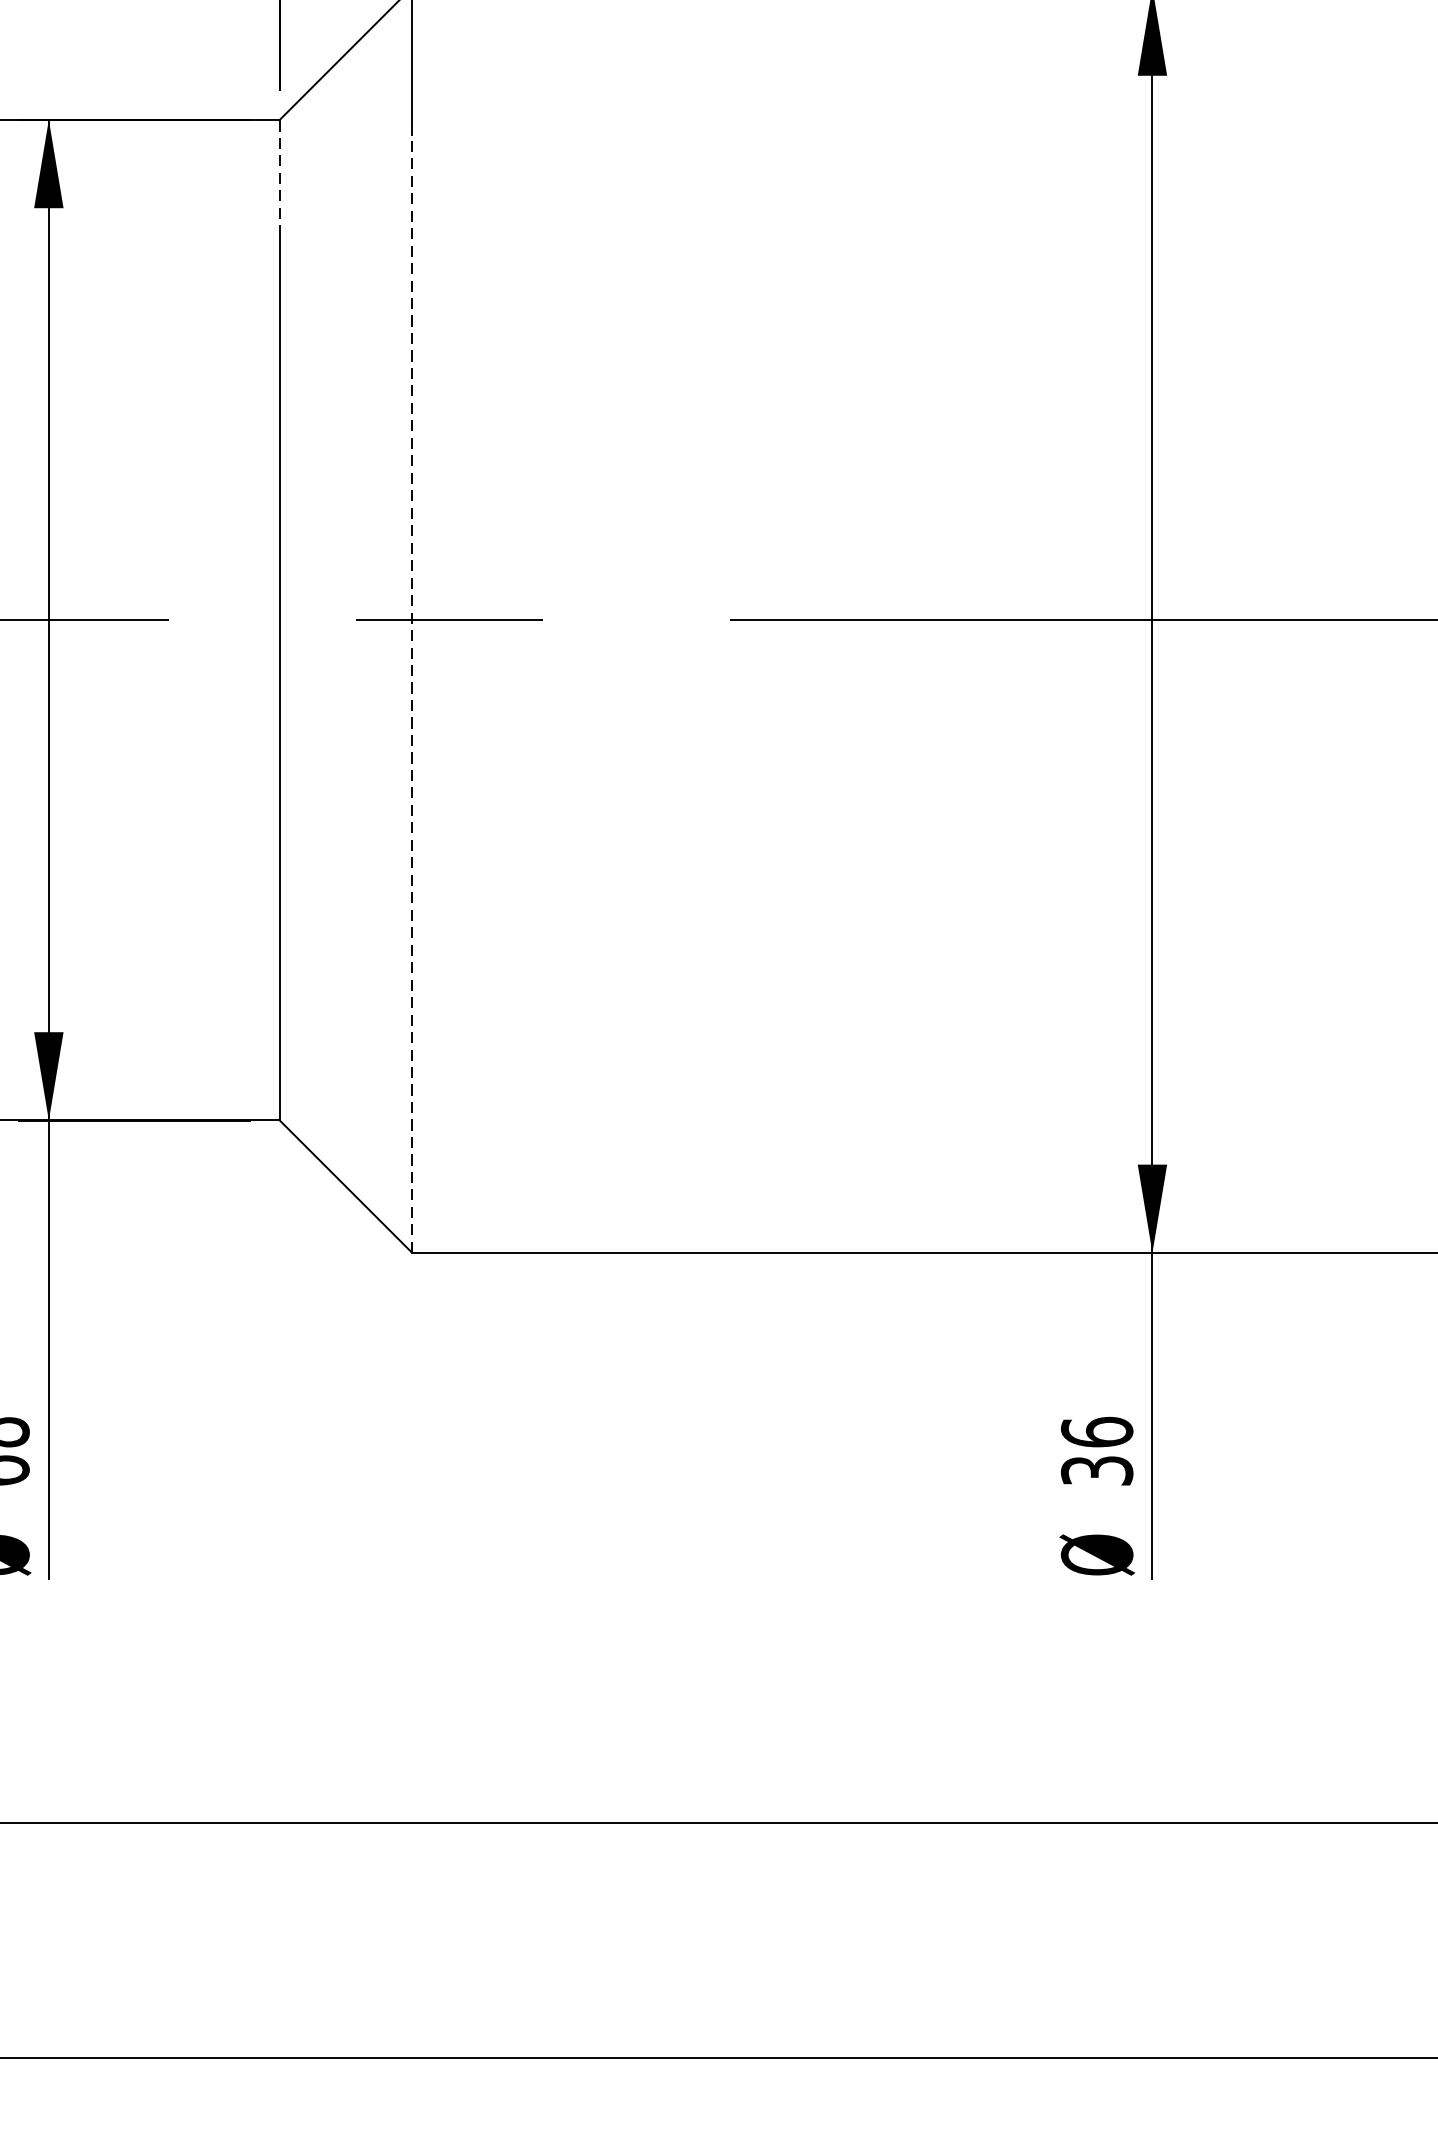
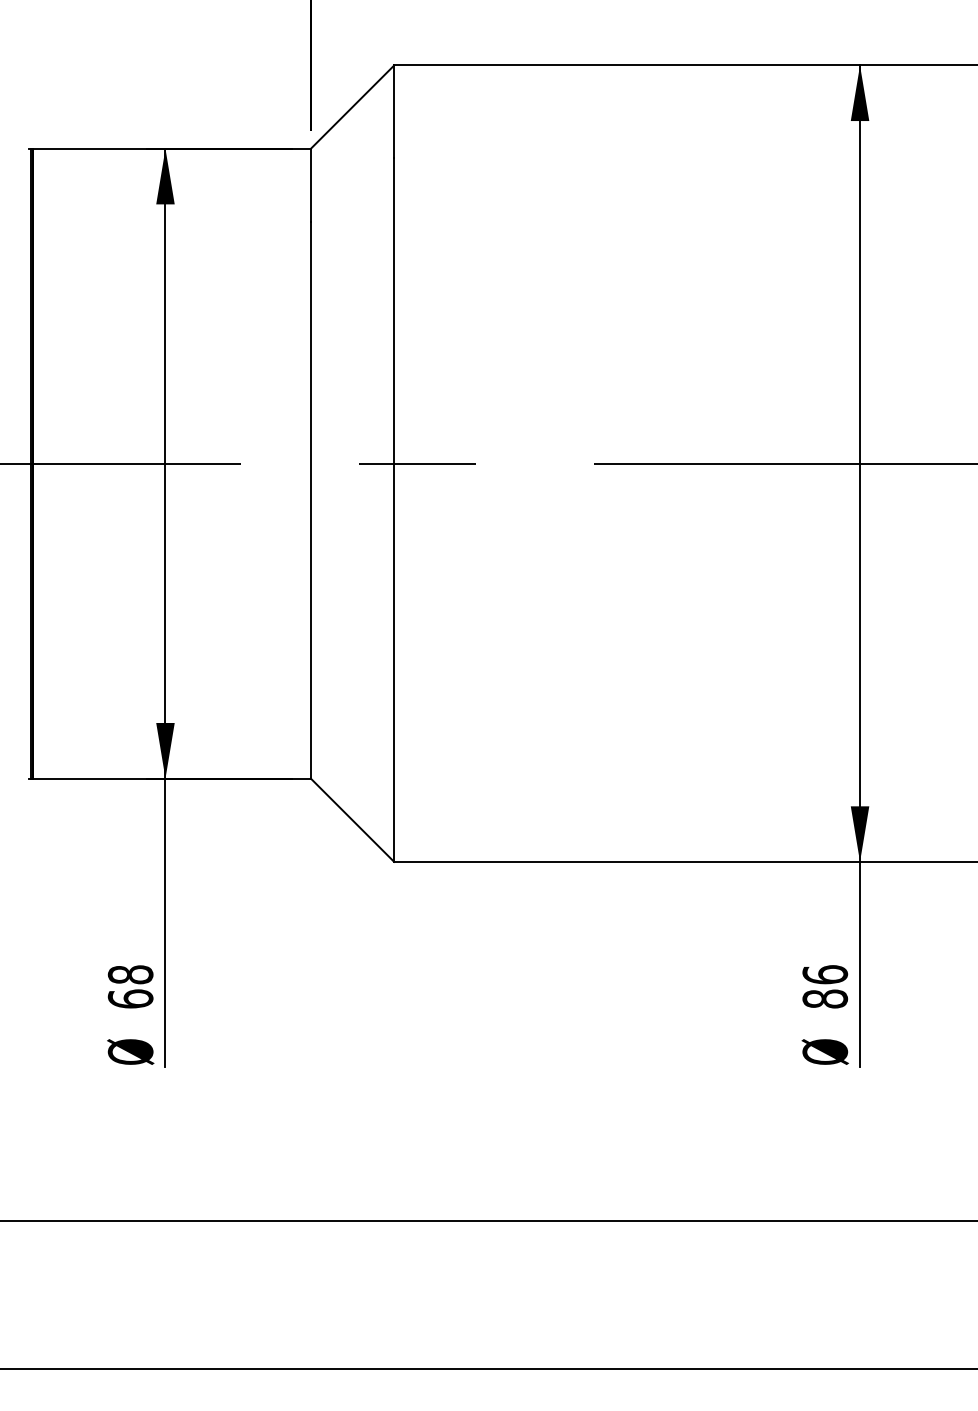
line: (279, 178) -> (310, 185), dashed -> solid
line: (412, 694) -> (394, 510), dashed -> solid
text: (1097, 1469) -> (825, 998), 36 -> 86

